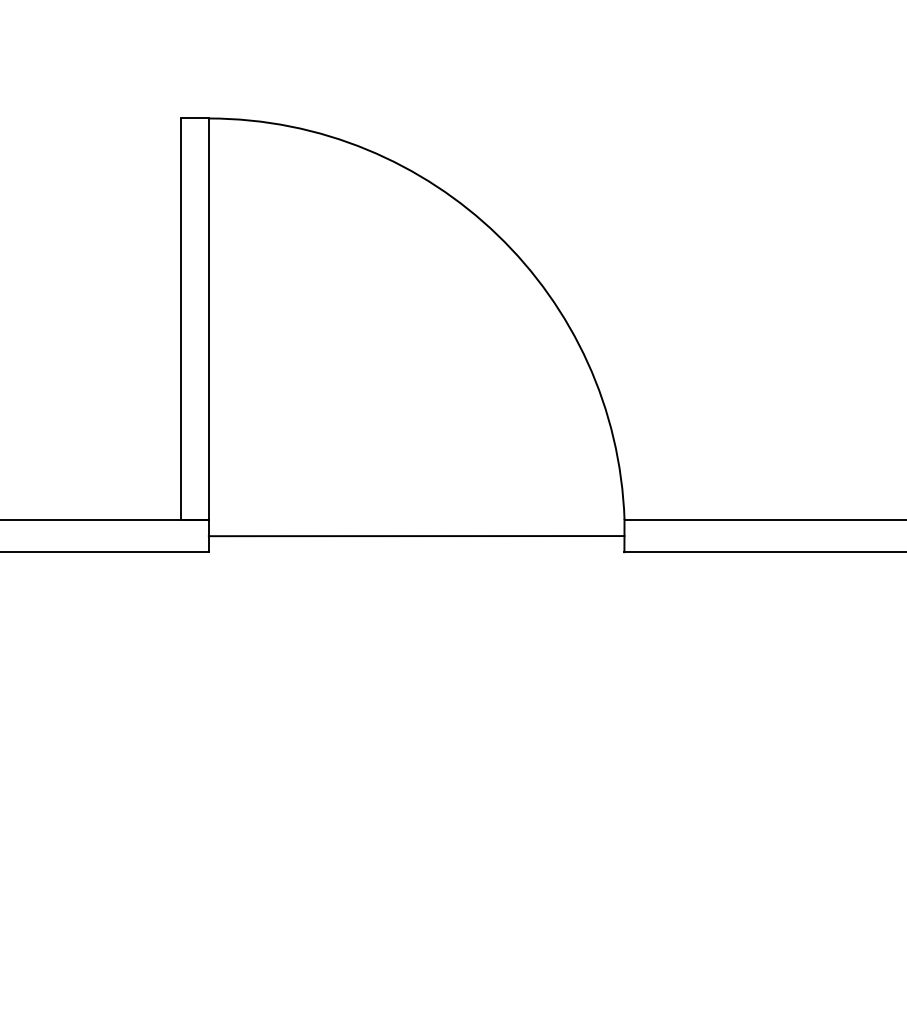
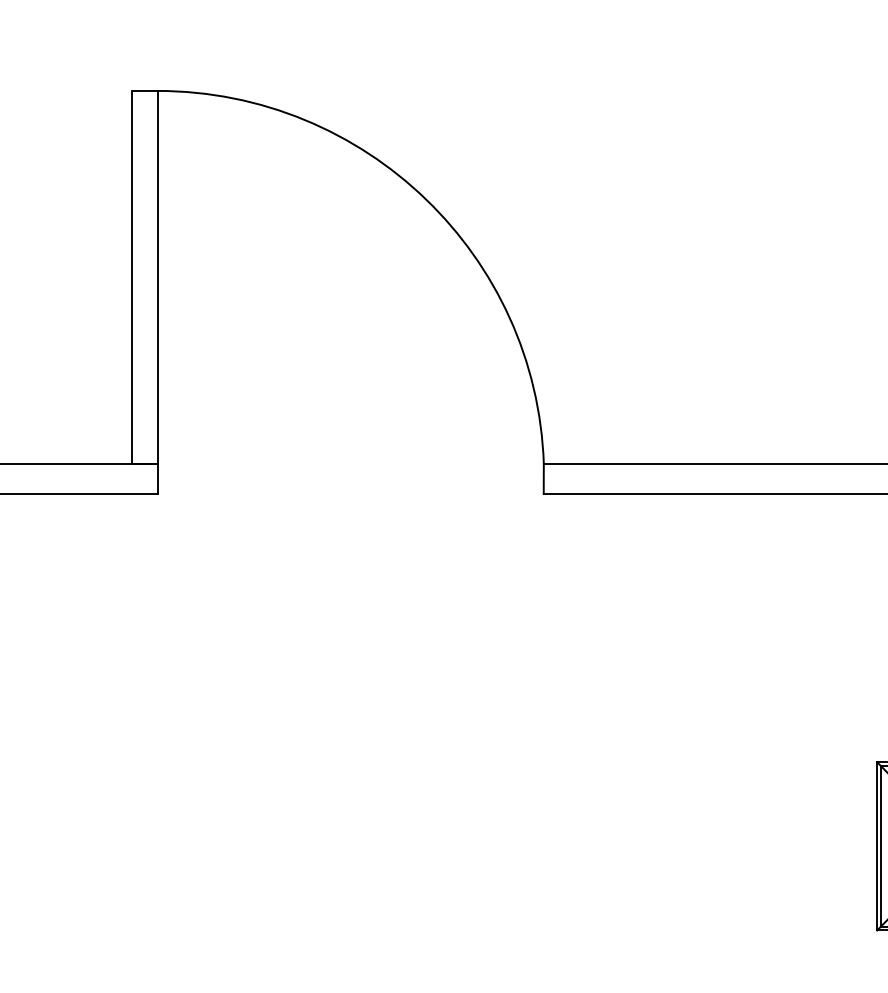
line: (416, 535) -> (350, 478), removed

